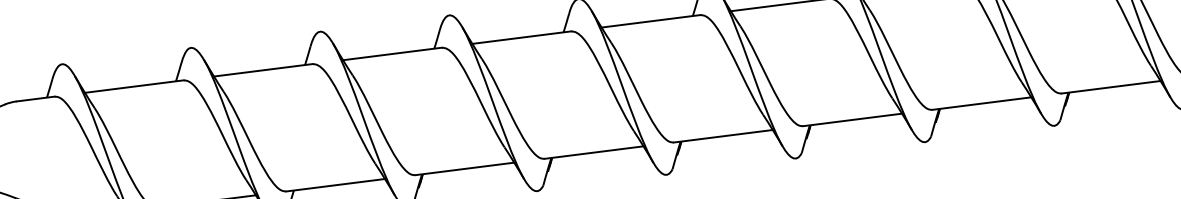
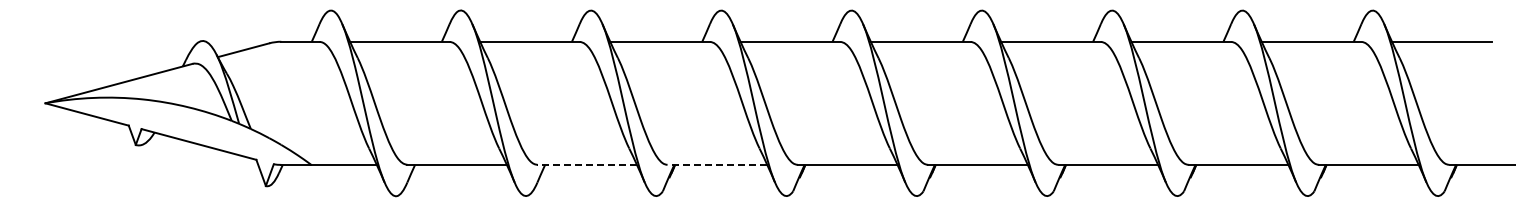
line: (464, 168) -> (717, 164), solid -> dashed
line: (335, 184) -> (587, 164), solid -> dashed

